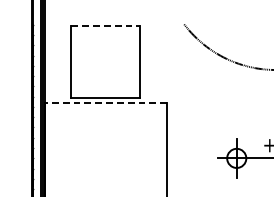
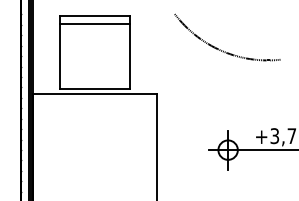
line: (106, 25) -> (95, 15), dashed -> solid
line: (106, 33) -> (95, 23), added
line: (105, 102) -> (94, 93), dashed -> solid

